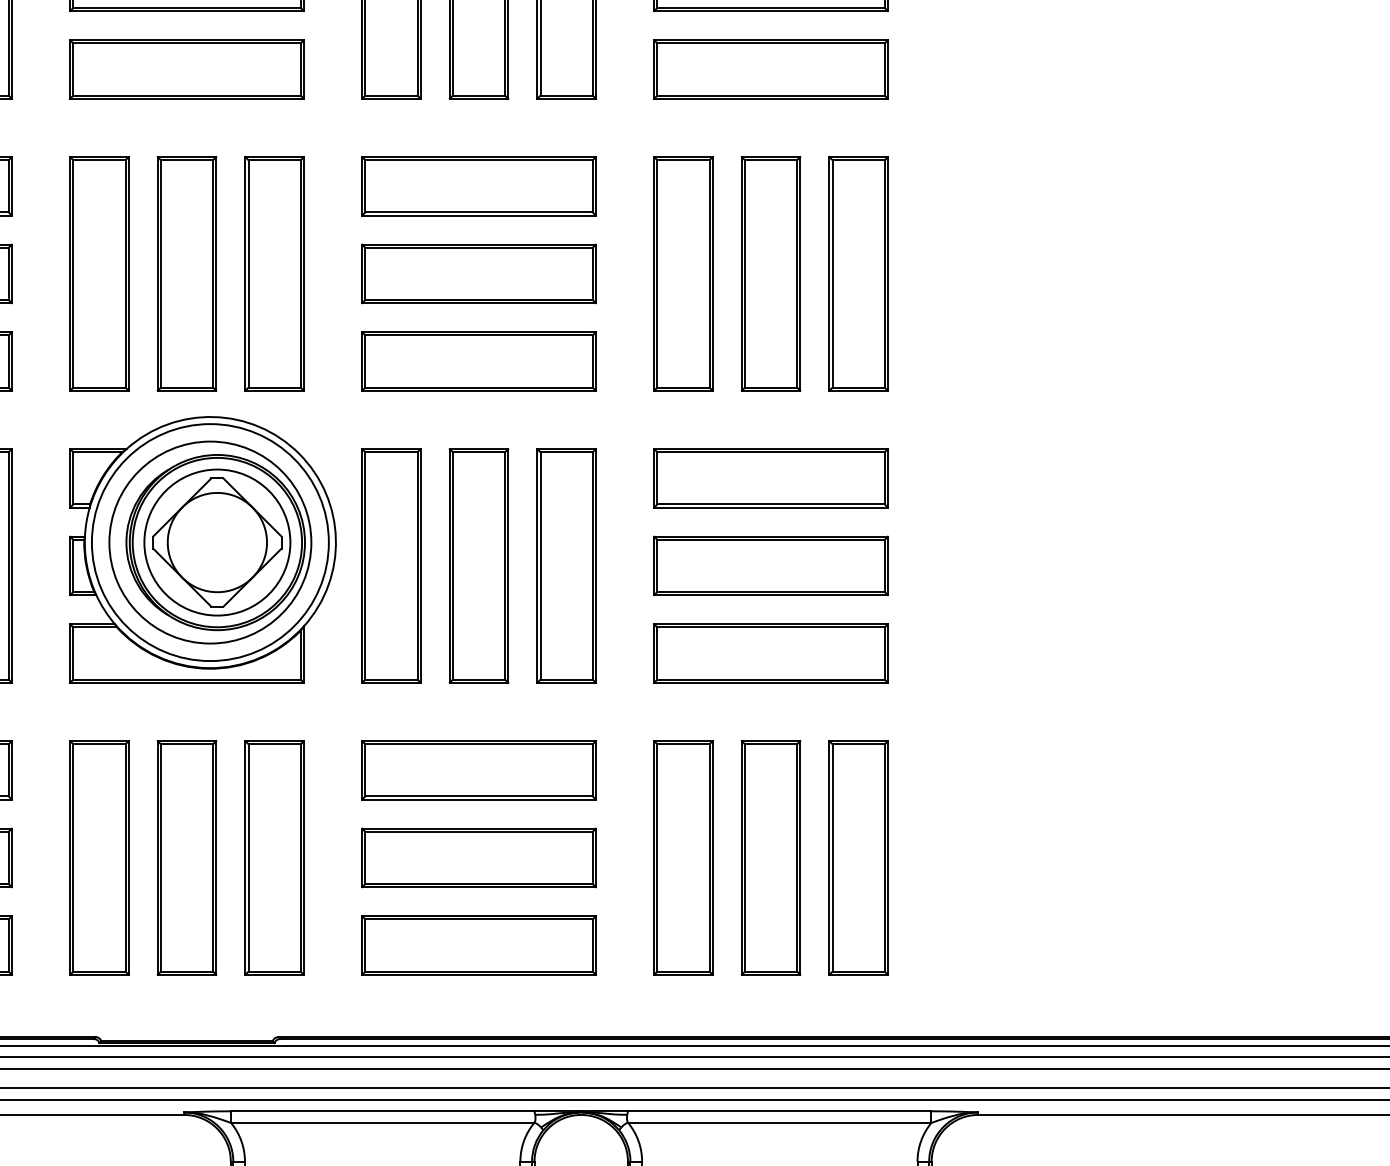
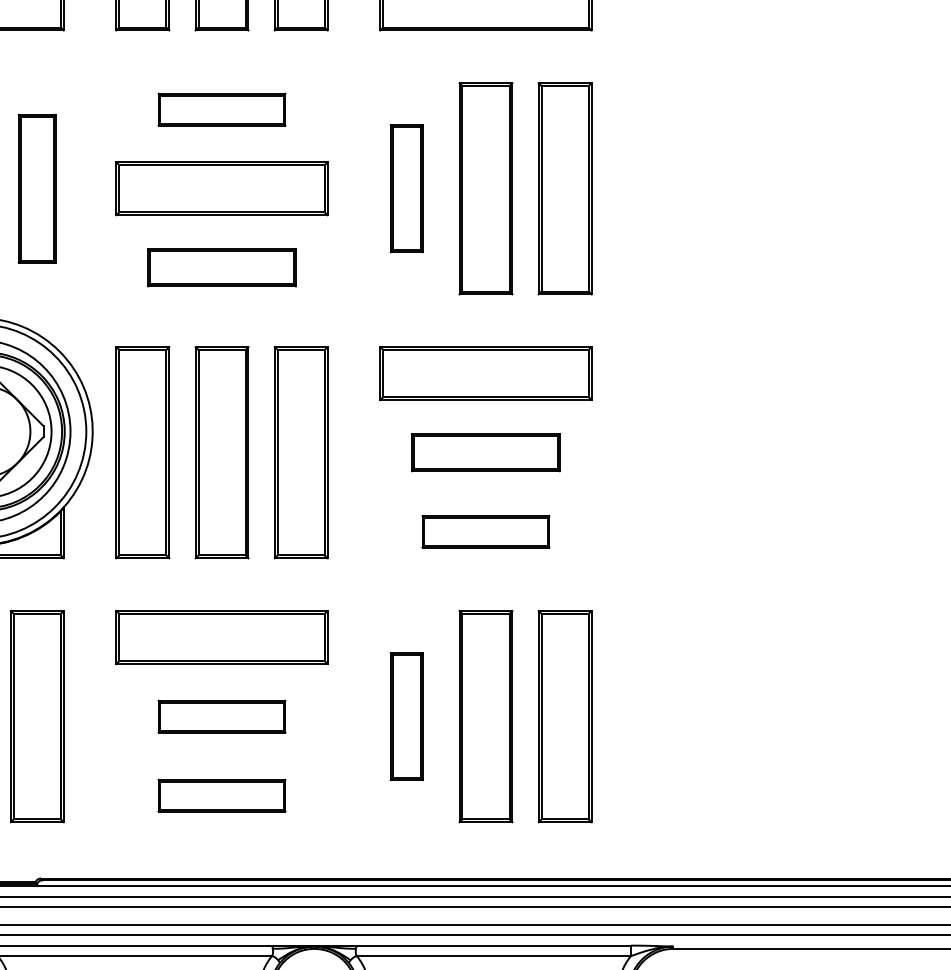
part: (478, 186) -> (221, 109), size x0.6
part: (274, 273) -> (37, 188), size x0.7
part: (683, 273) -> (406, 188), size x0.6
part: (478, 361) -> (221, 267), size x0.7
part: (770, 565) -> (485, 452), size x0.7
part: (770, 653) -> (485, 531), size x0.6
part: (478, 857) -> (221, 716), size x0.6
part: (683, 857) -> (406, 716), size x0.6
part: (478, 945) -> (221, 795), size x0.6

